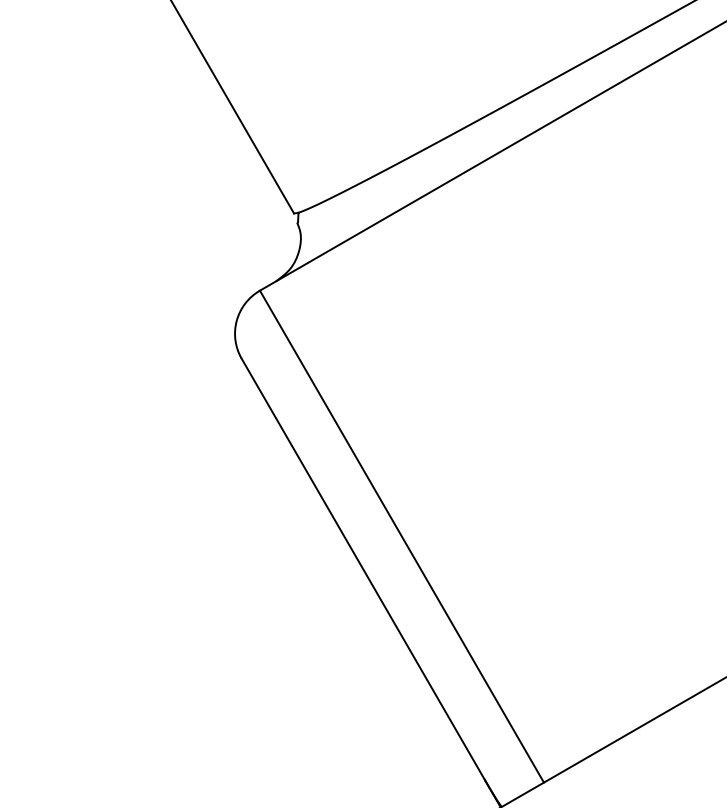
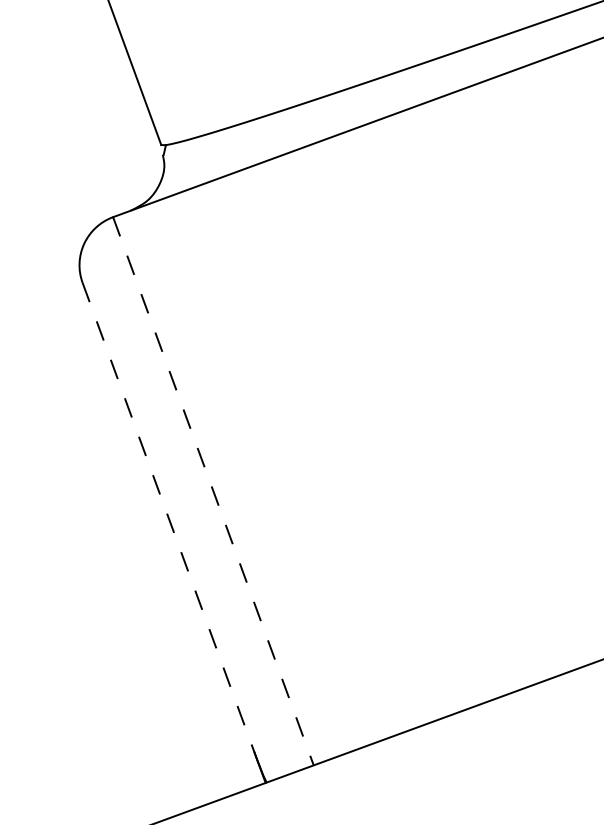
line: (402, 537) -> (213, 492), solid -> dashed
line: (363, 569) -> (168, 517), solid -> dashed

